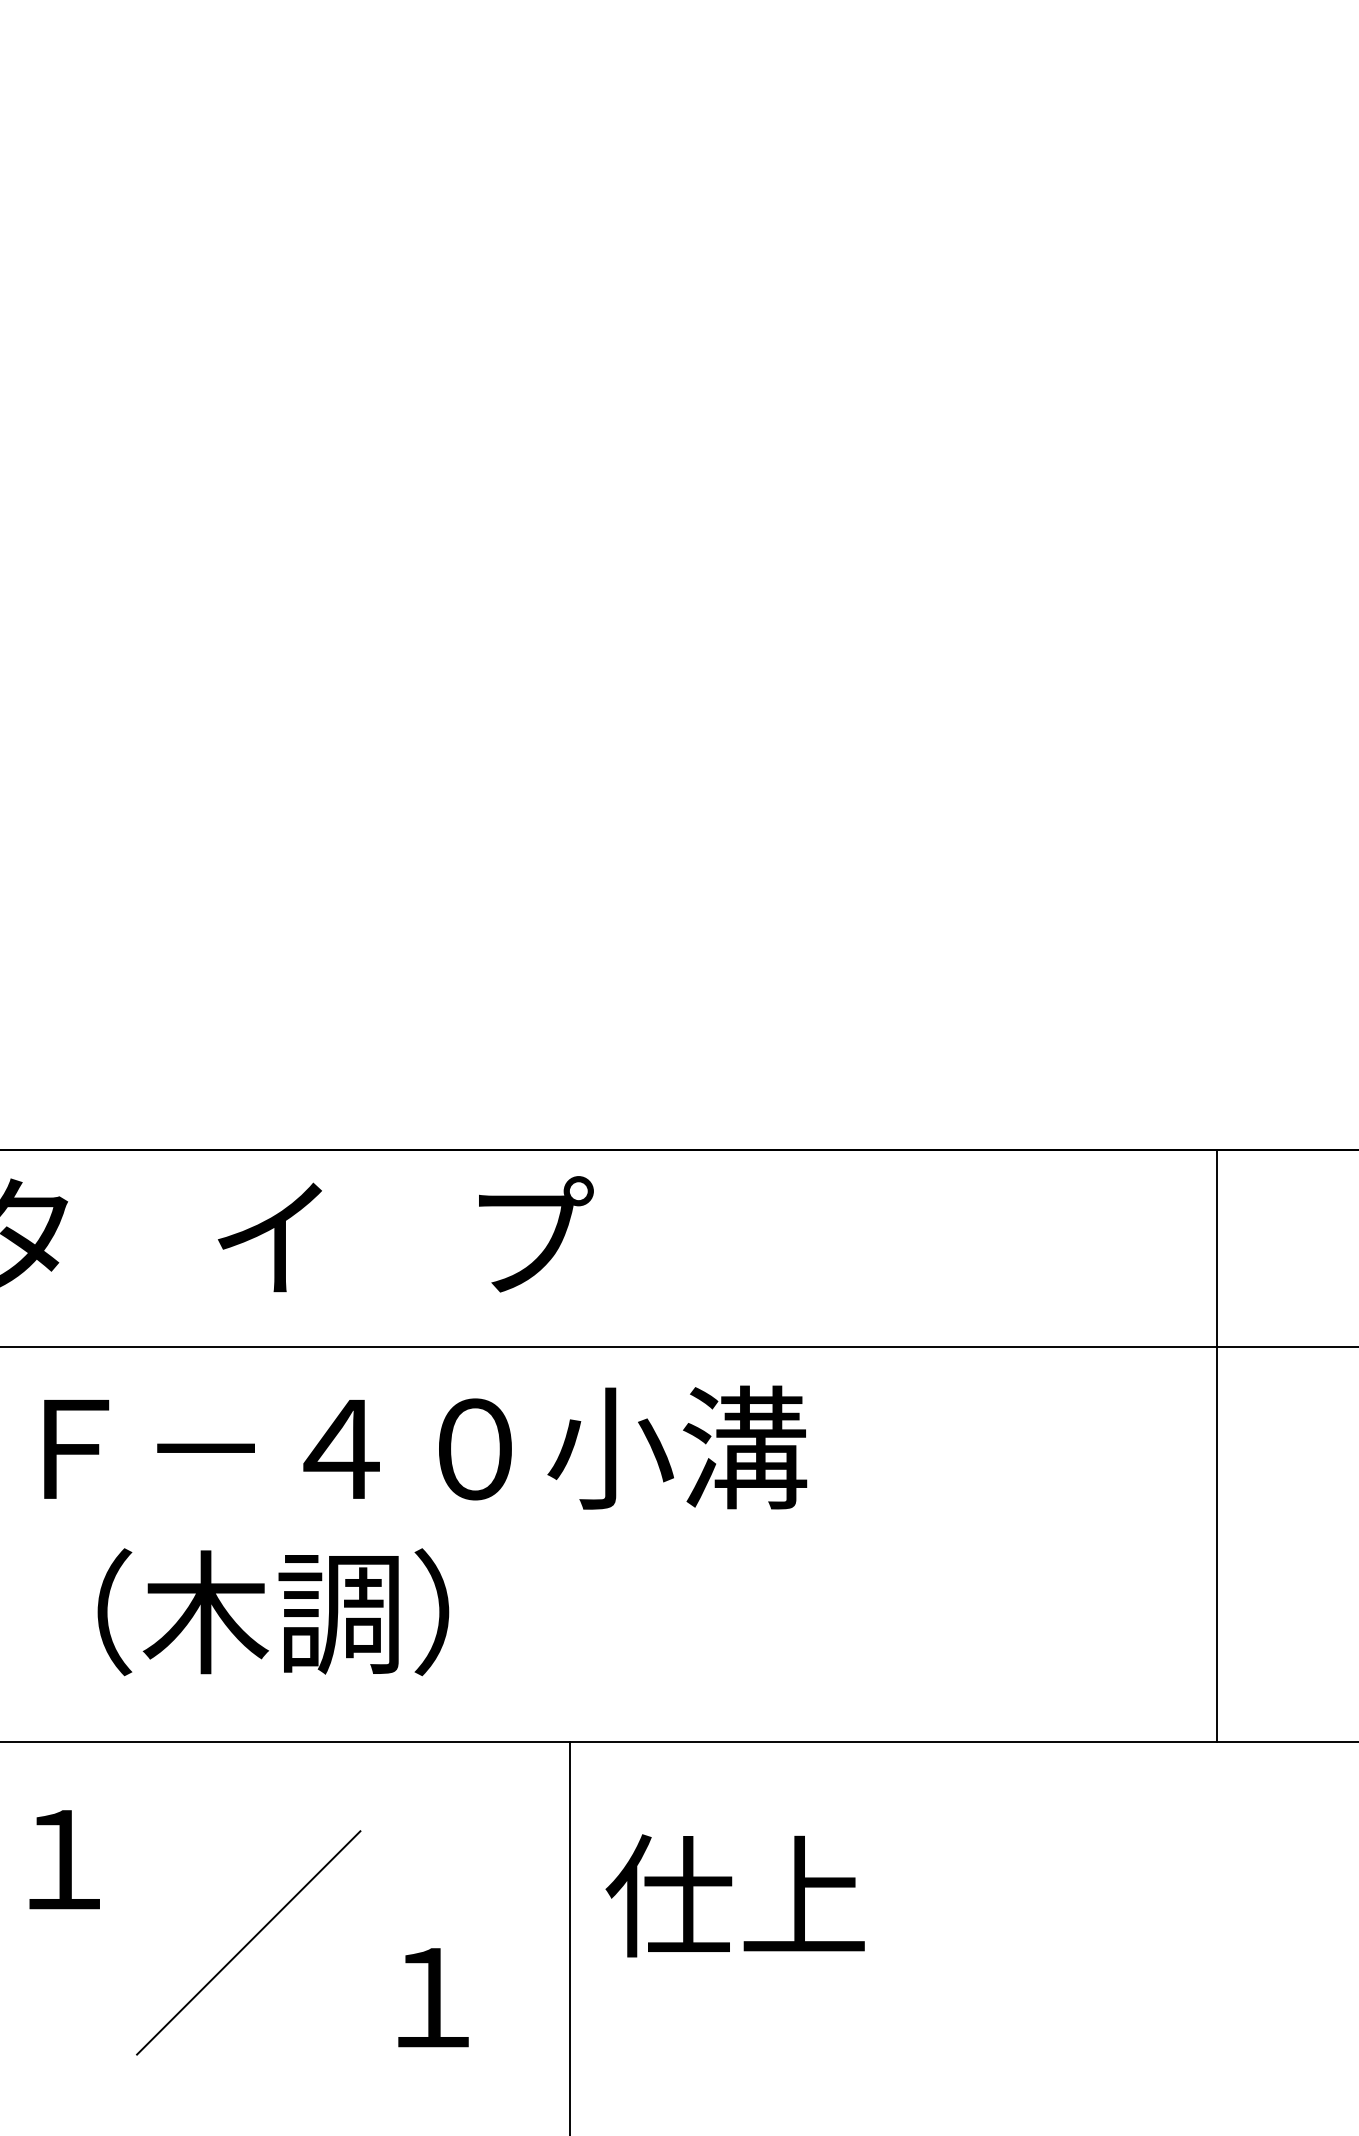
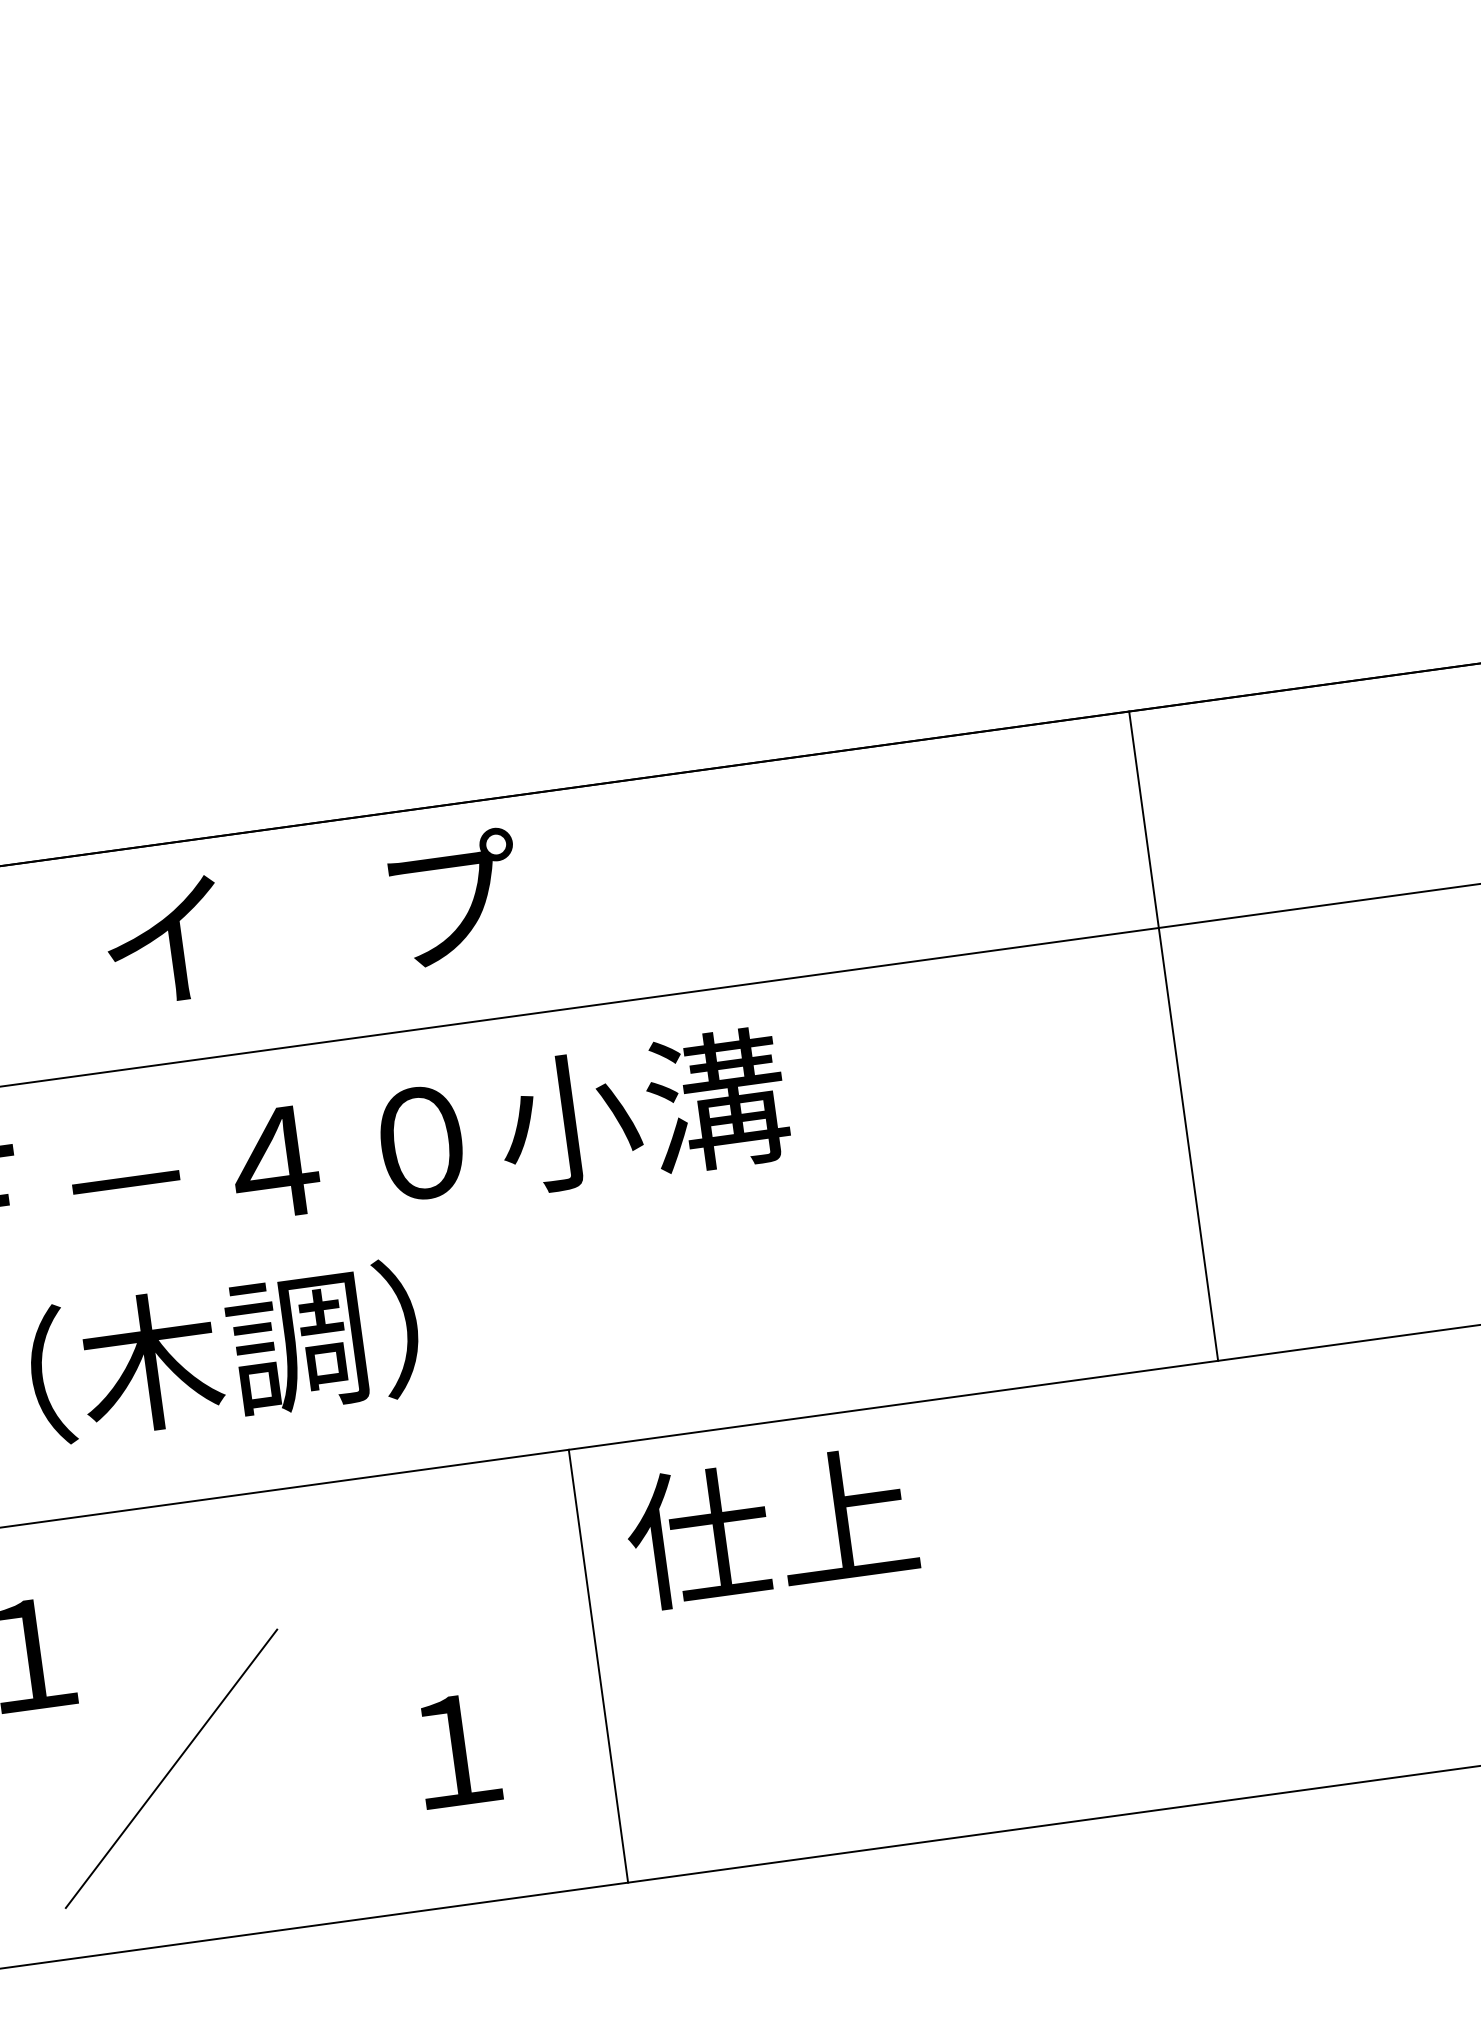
line: (1216, 1445) -> (1173, 1035), moved
text: (734, 1895) -> (770, 1526), moved
line: (248, 1942) -> (171, 1768), moved

